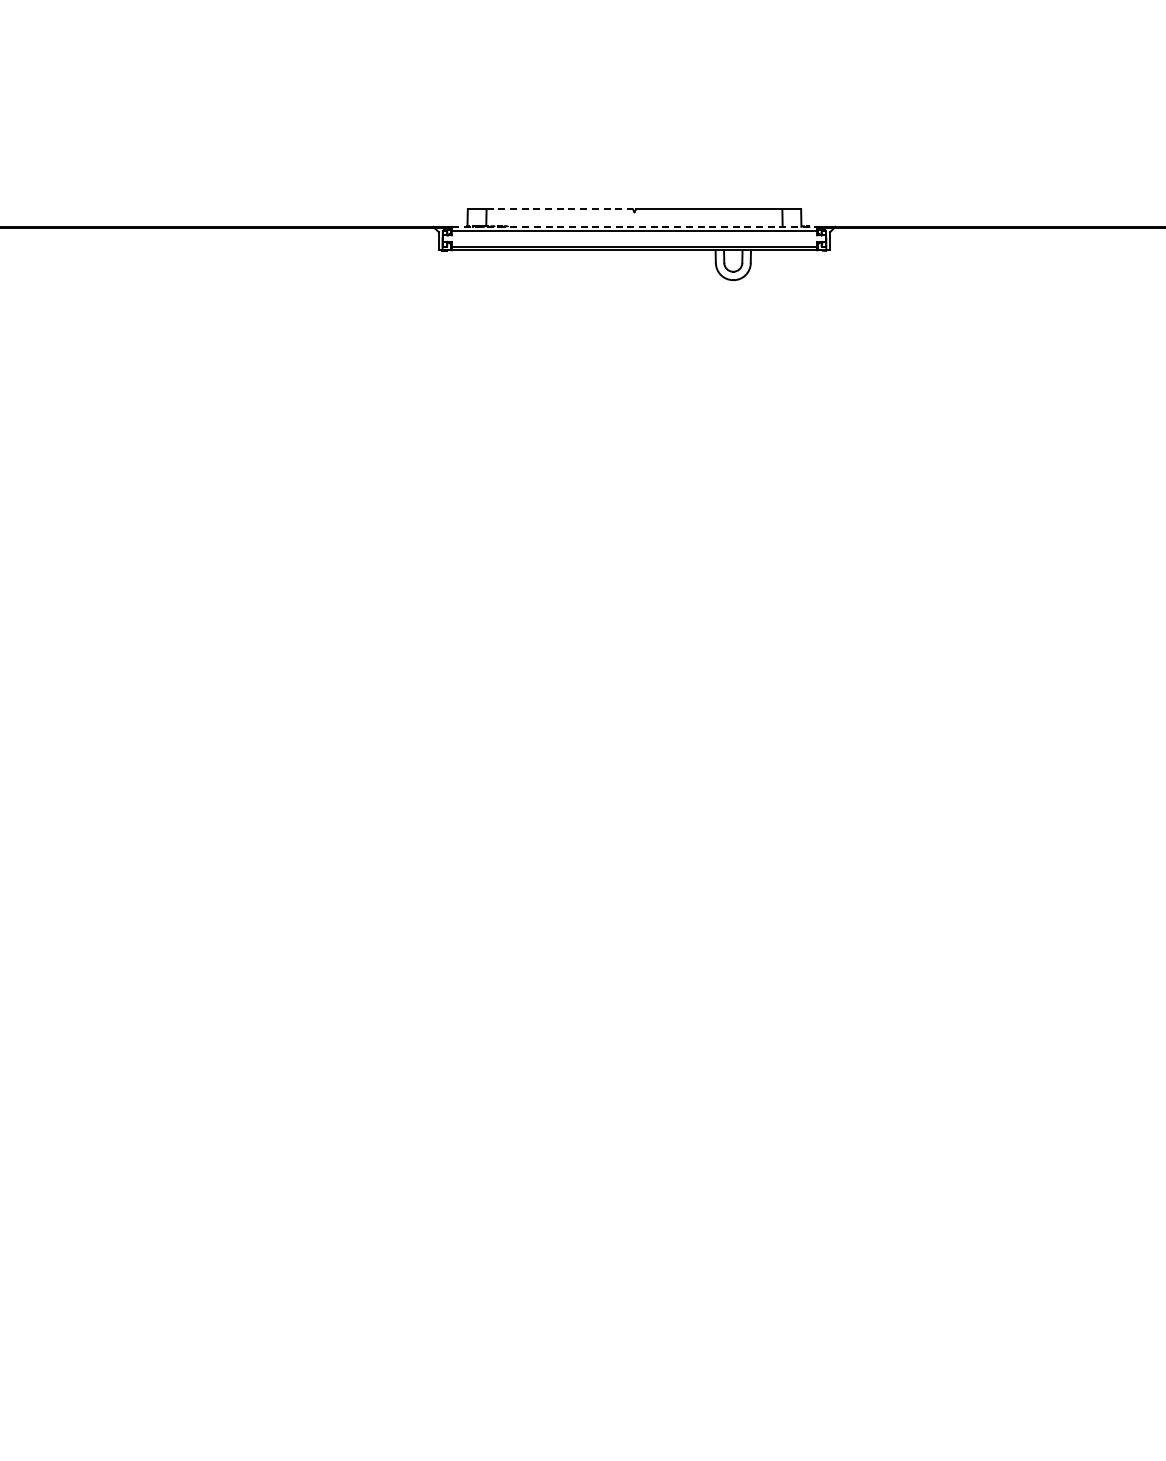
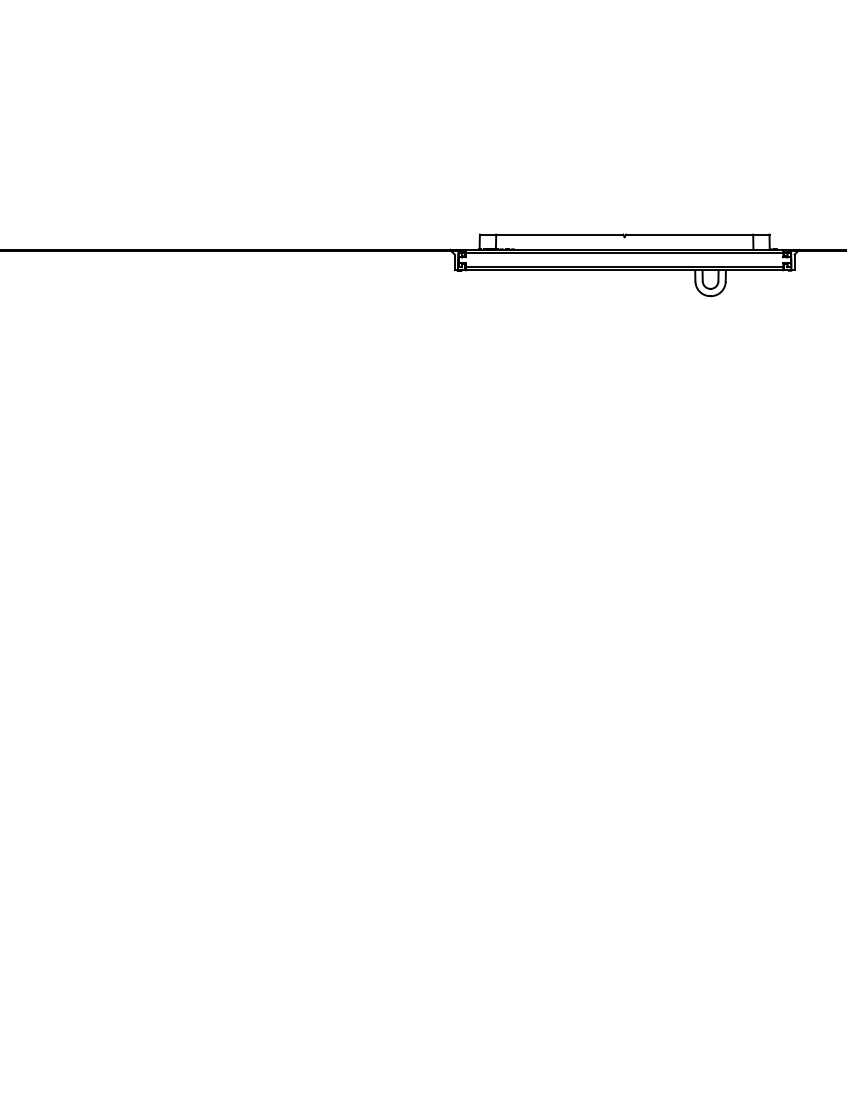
line: (560, 209) -> (560, 234), dashed -> solid
line: (634, 226) -> (624, 249), dashed -> solid

